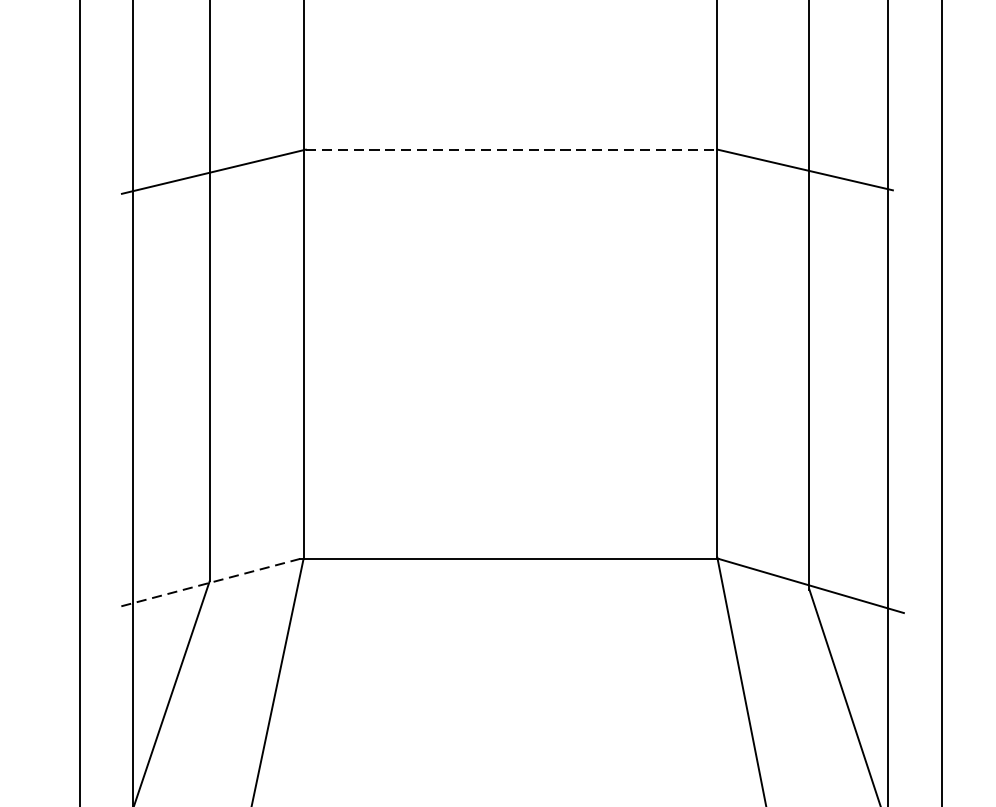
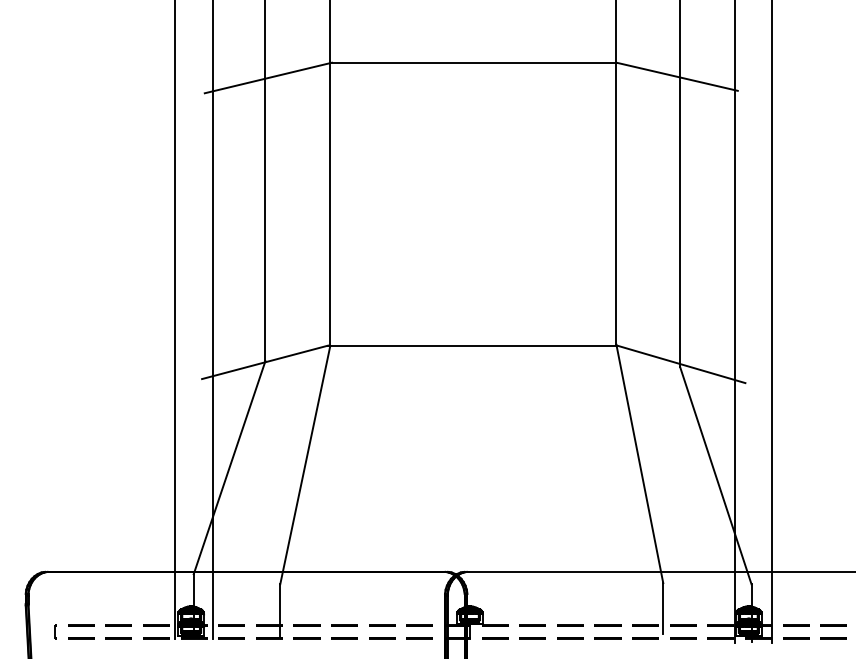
line: (512, 149) -> (474, 62), dashed -> solid
line: (208, 583) -> (264, 362), dashed -> solid

